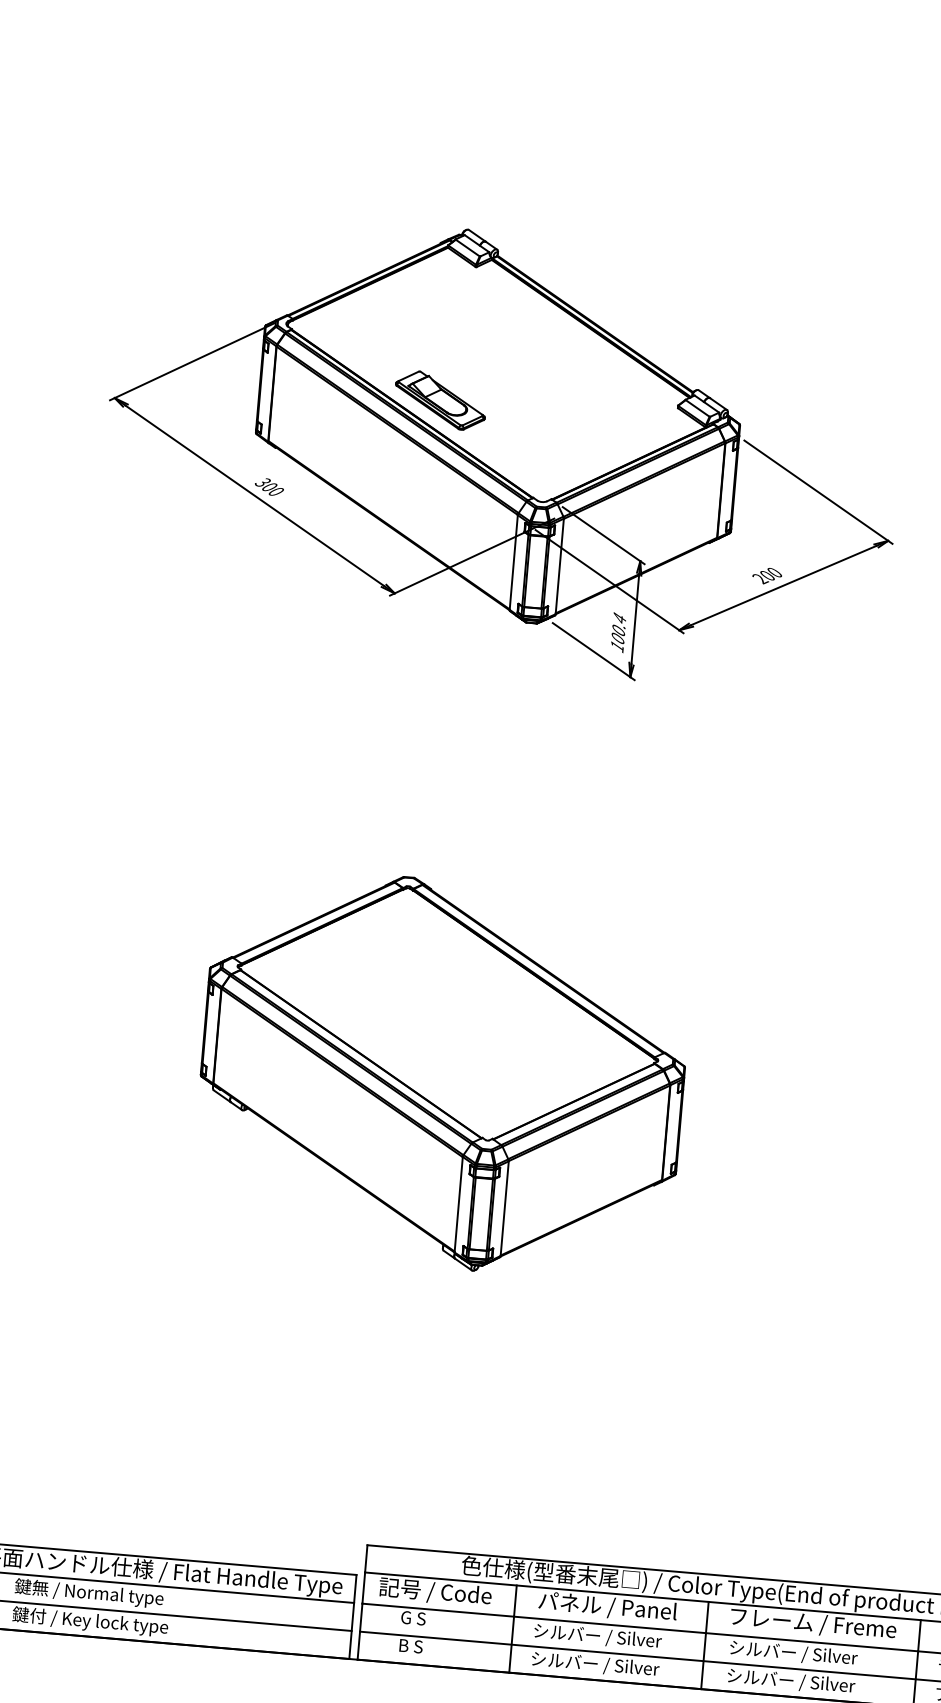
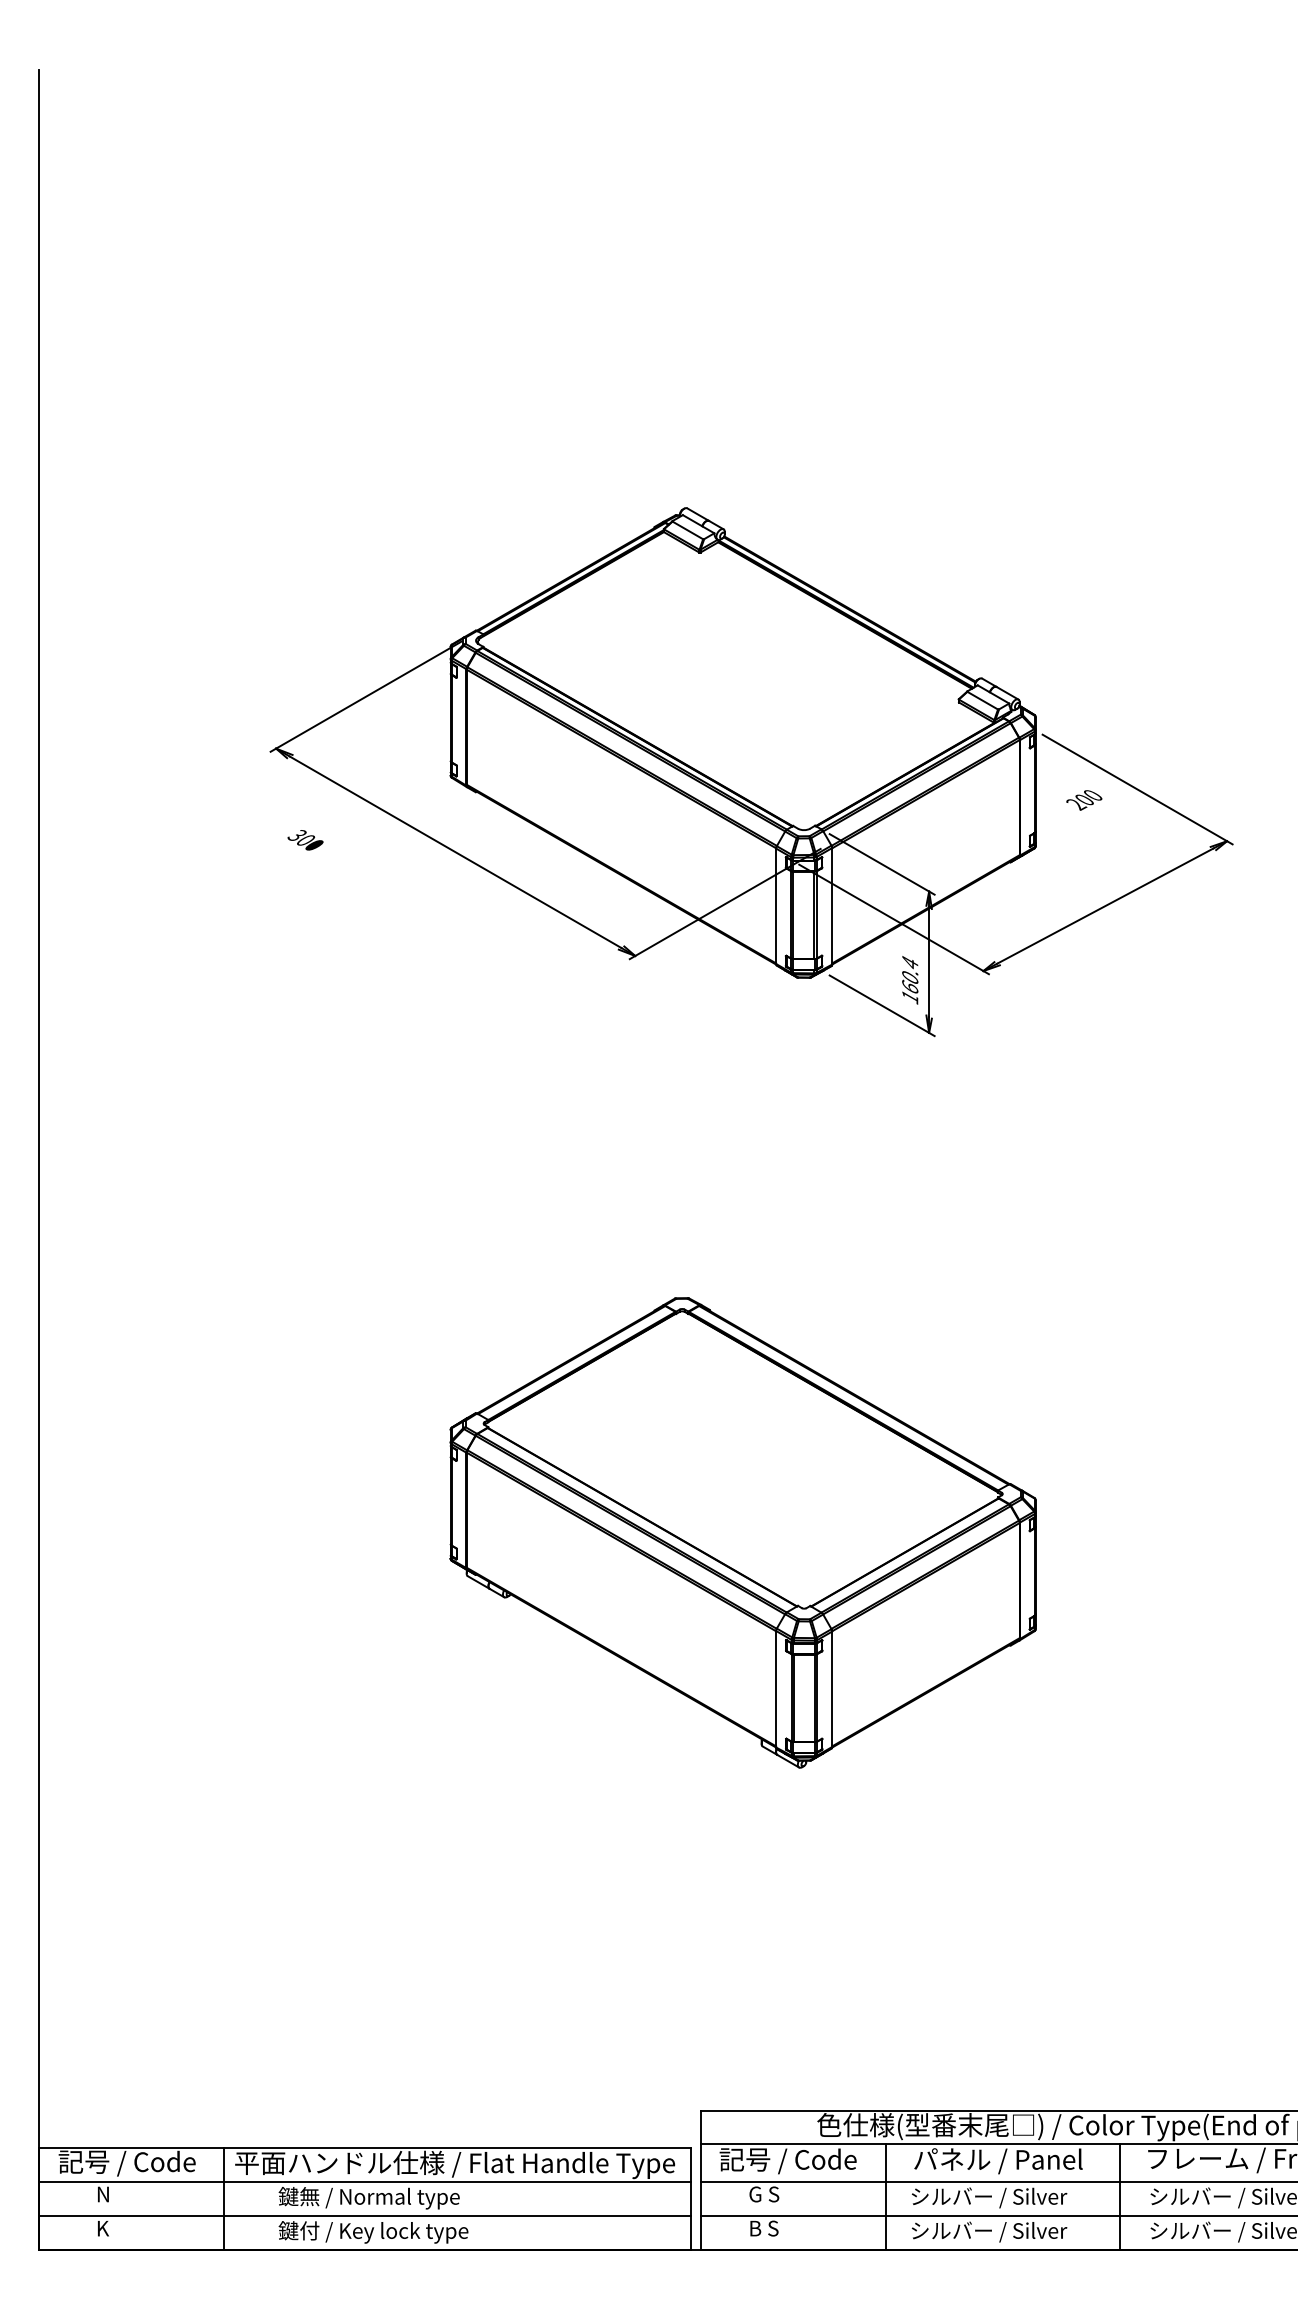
part: (440, 400) -> (670, 717), removed
text: (269, 487) -> (305, 840), moved
text: (767, 576) -> (1084, 800), moved
text: (618, 637) -> (910, 986), 100.4 -> 160.4

